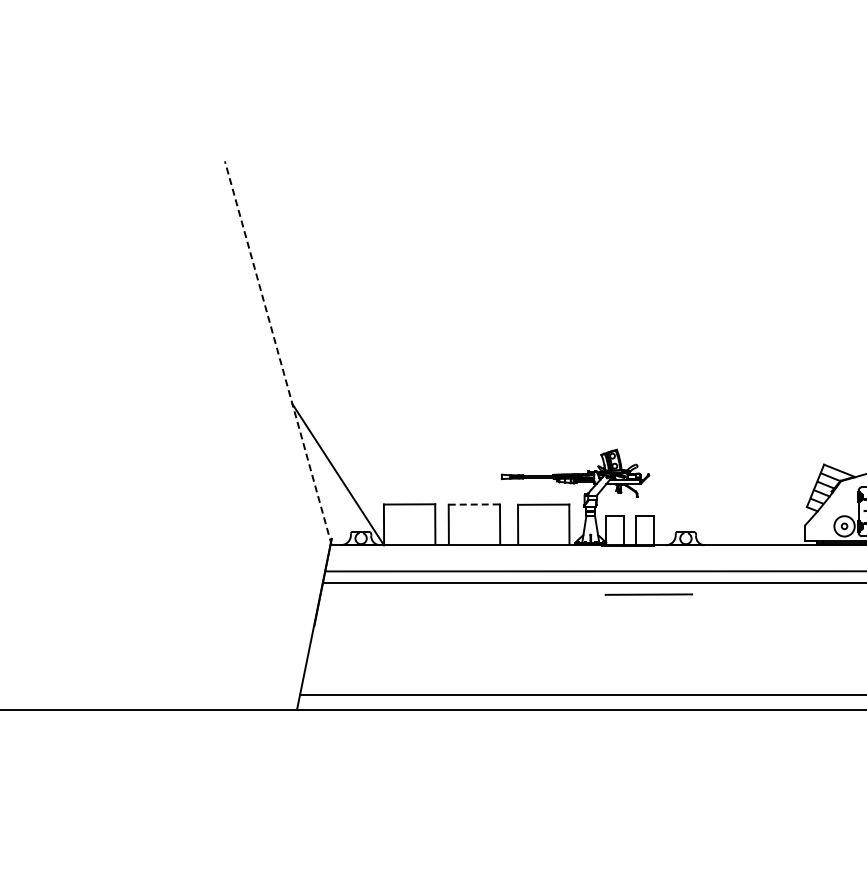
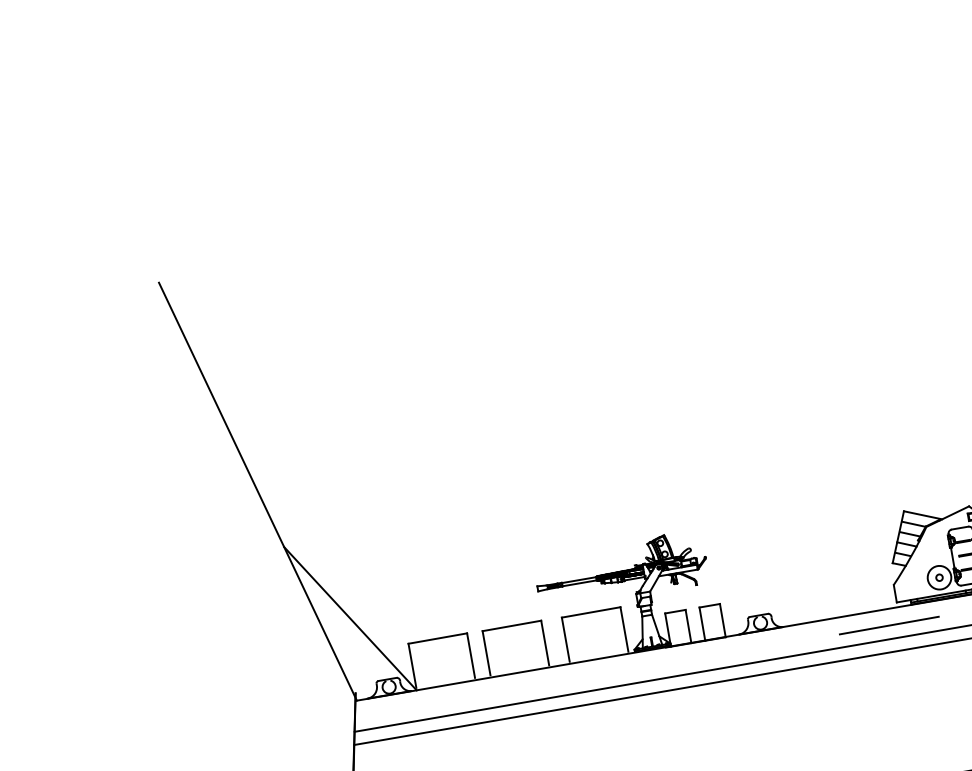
line: (278, 352) -> (257, 490), dashed -> solid
line: (474, 504) -> (512, 625), dashed -> solid
line: (648, 594) -> (888, 625), moved

